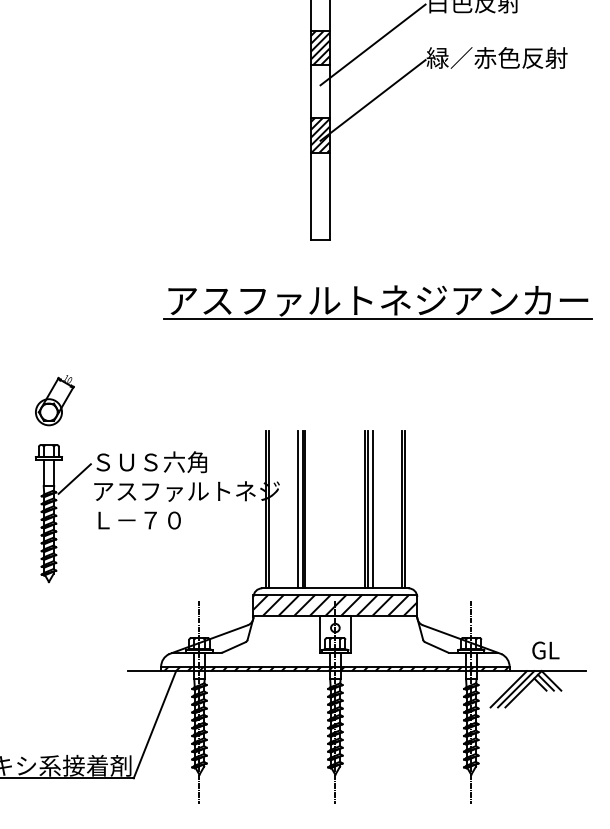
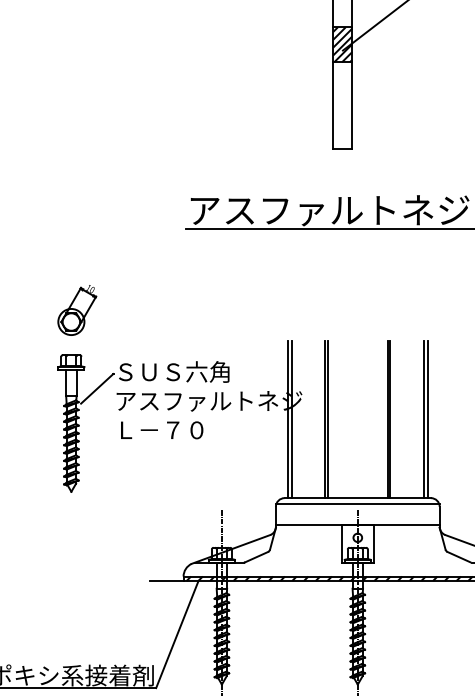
line: (298, 509) -> (320, 419), removed
line: (372, 509) -> (394, 419), removed
hatch: (335, 604) -> (357, 514), removed

